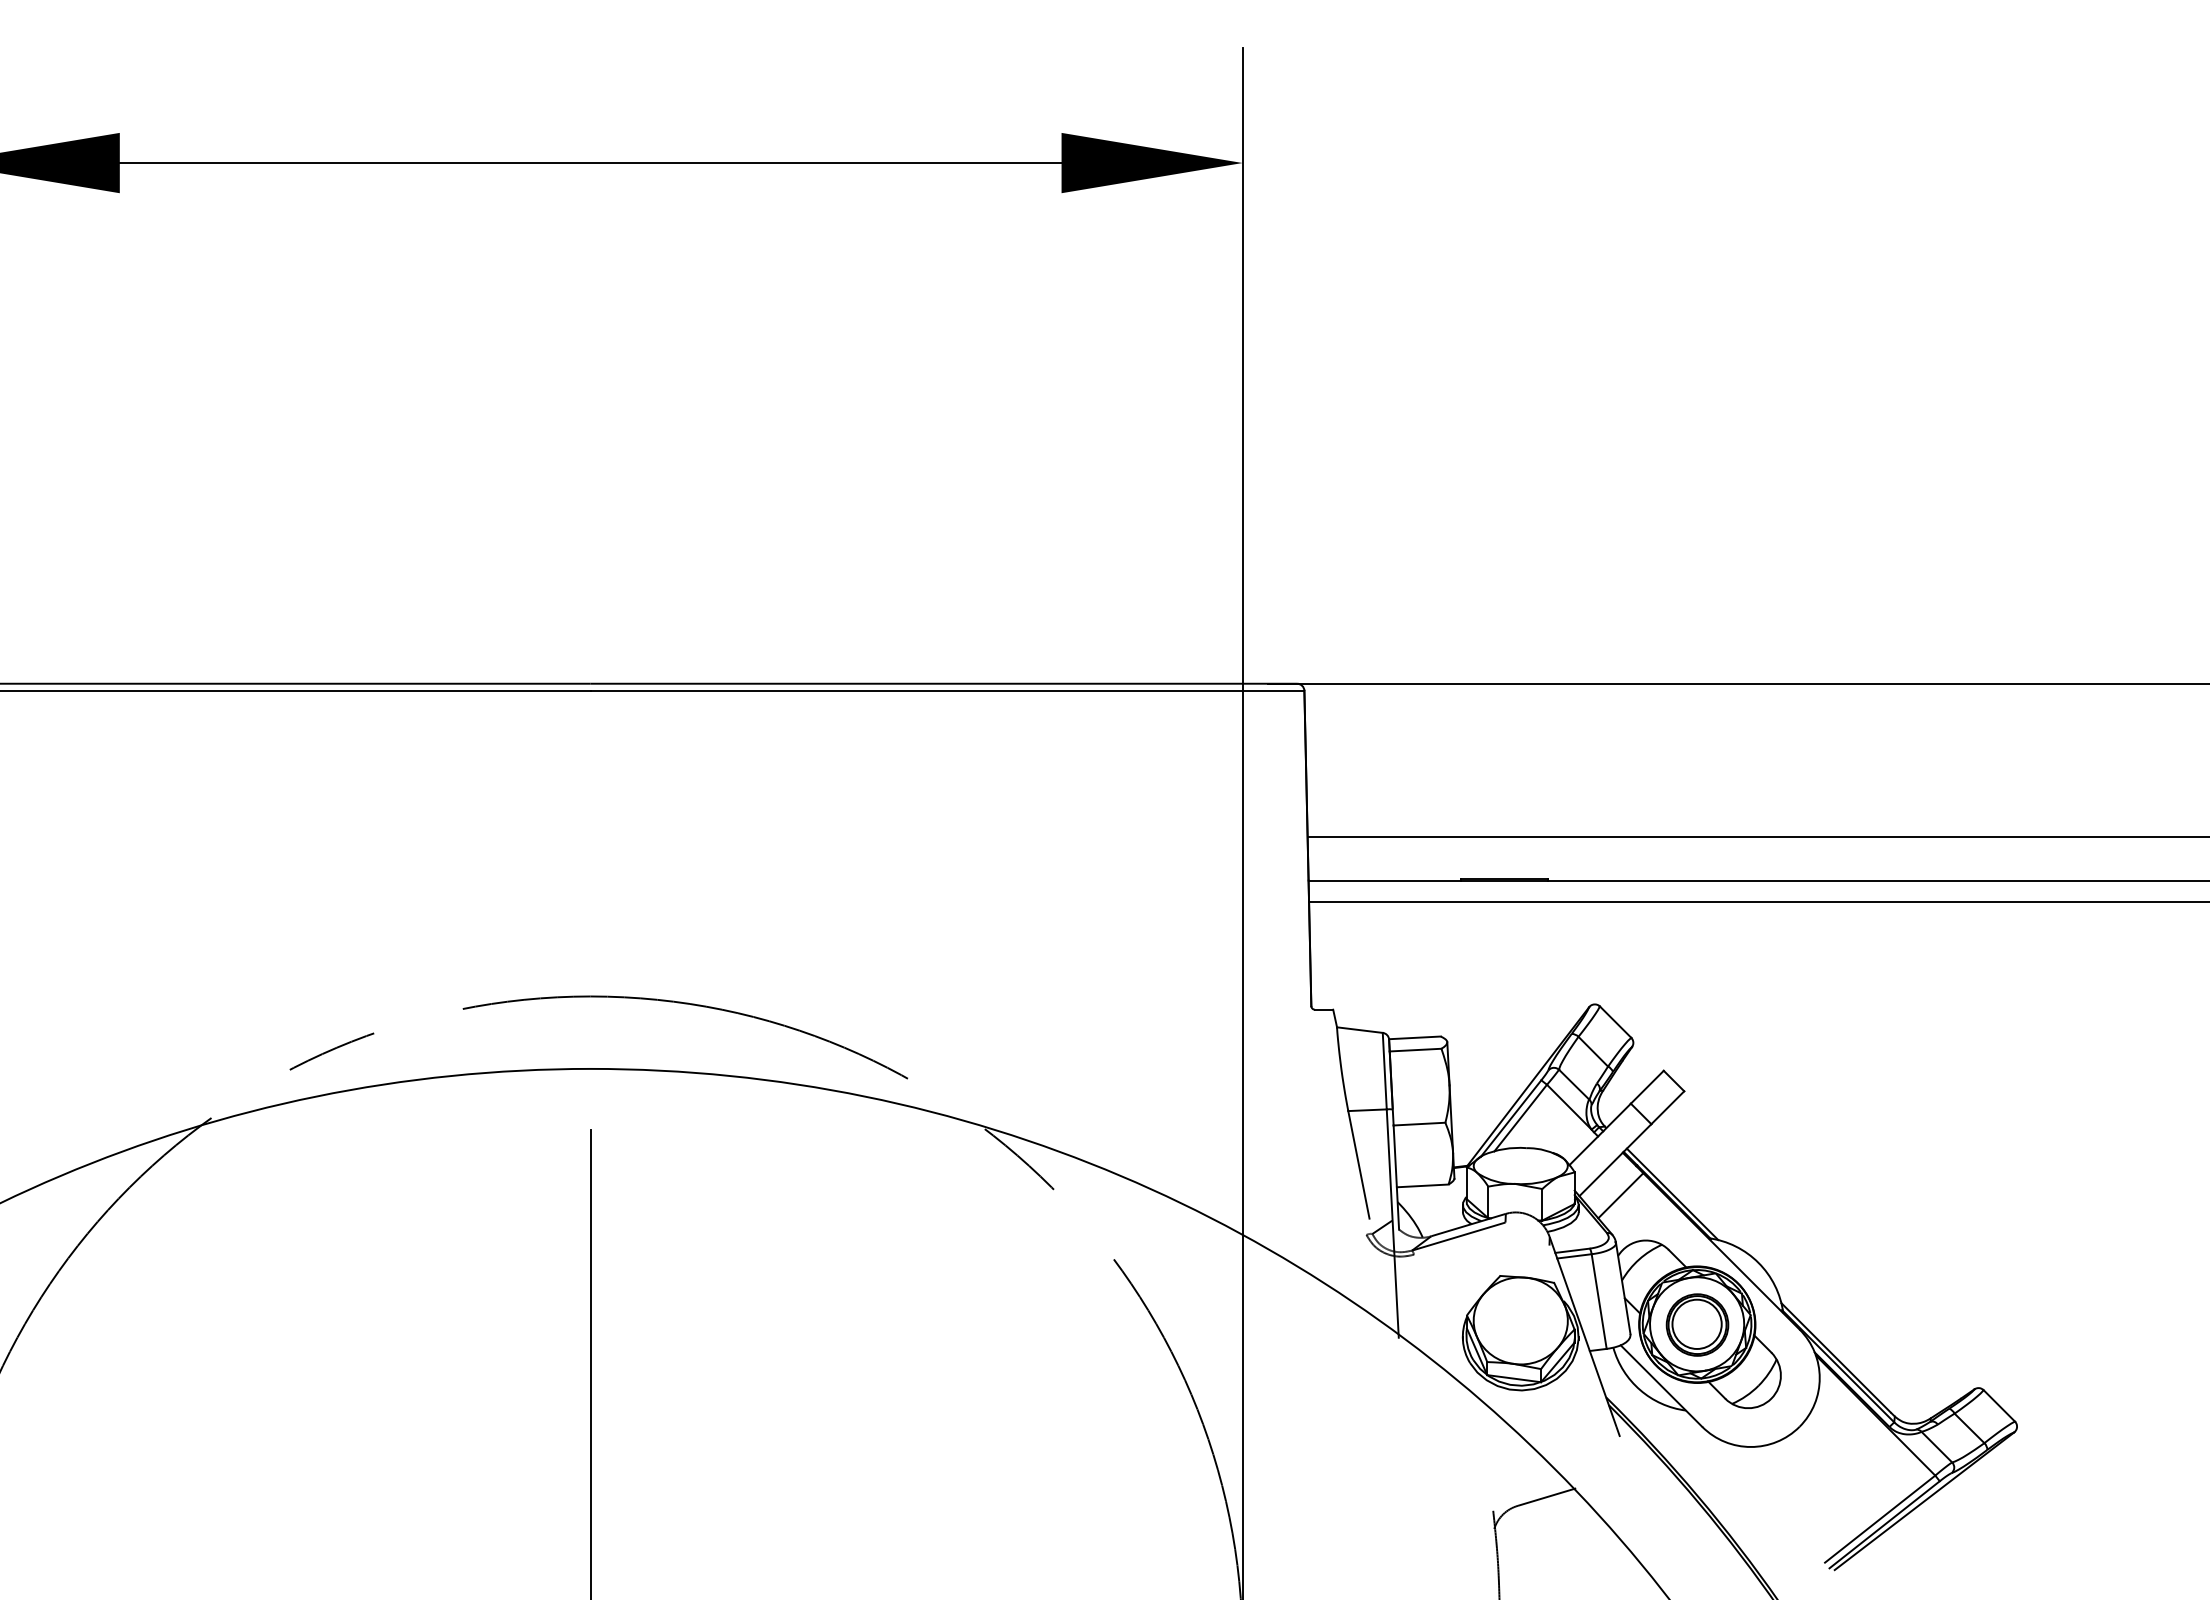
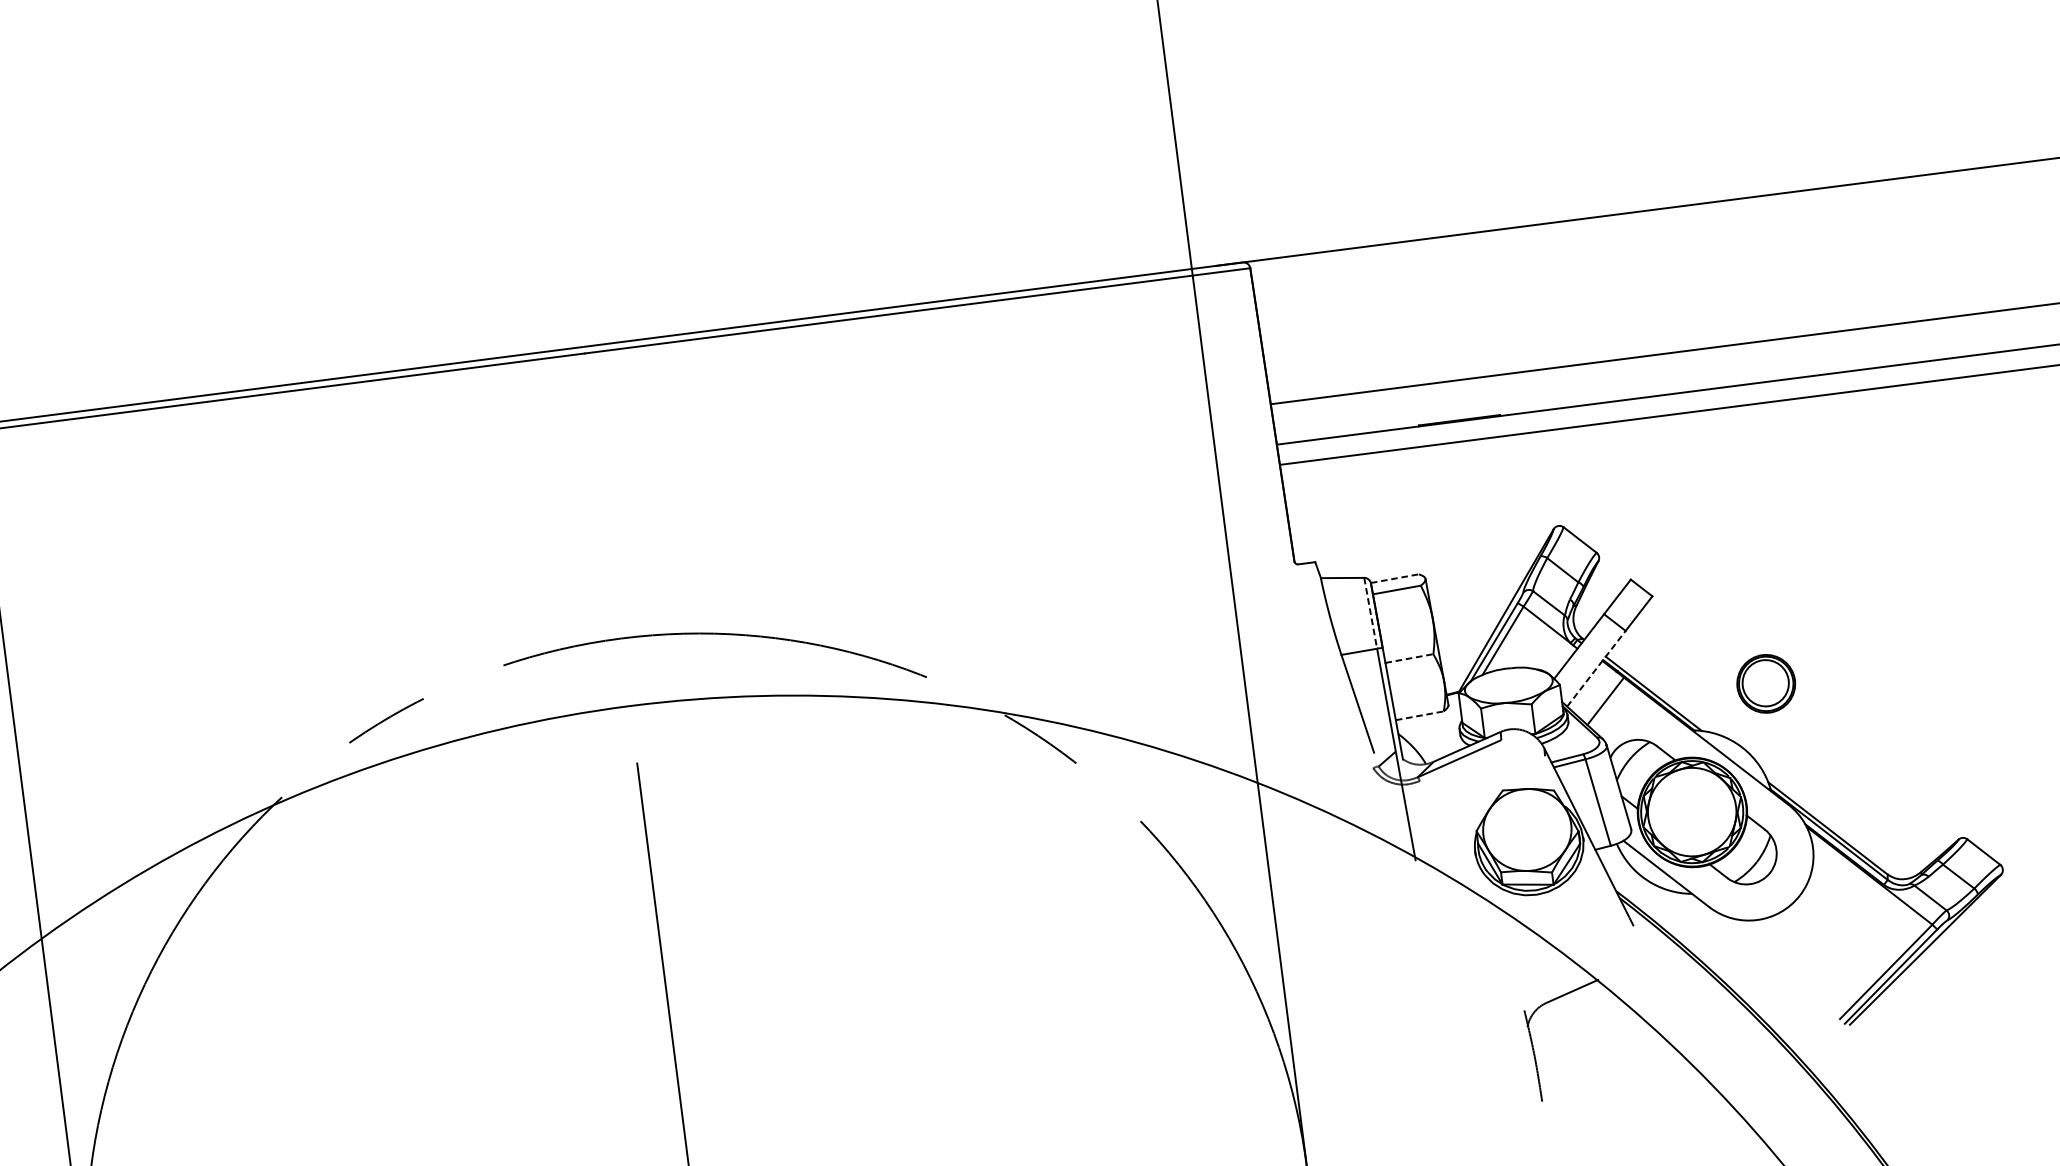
line: (1414, 1037) -> (1394, 578), solid -> dashed
line: (1384, 1071) -> (1370, 613), solid -> dashed
line: (1419, 1124) -> (1409, 658), solid -> dashed
line: (1615, 1160) -> (1596, 669), solid -> dashed
line: (1422, 1185) -> (1419, 715), solid -> dashed
part: (1697, 1324) -> (1766, 683), moved

